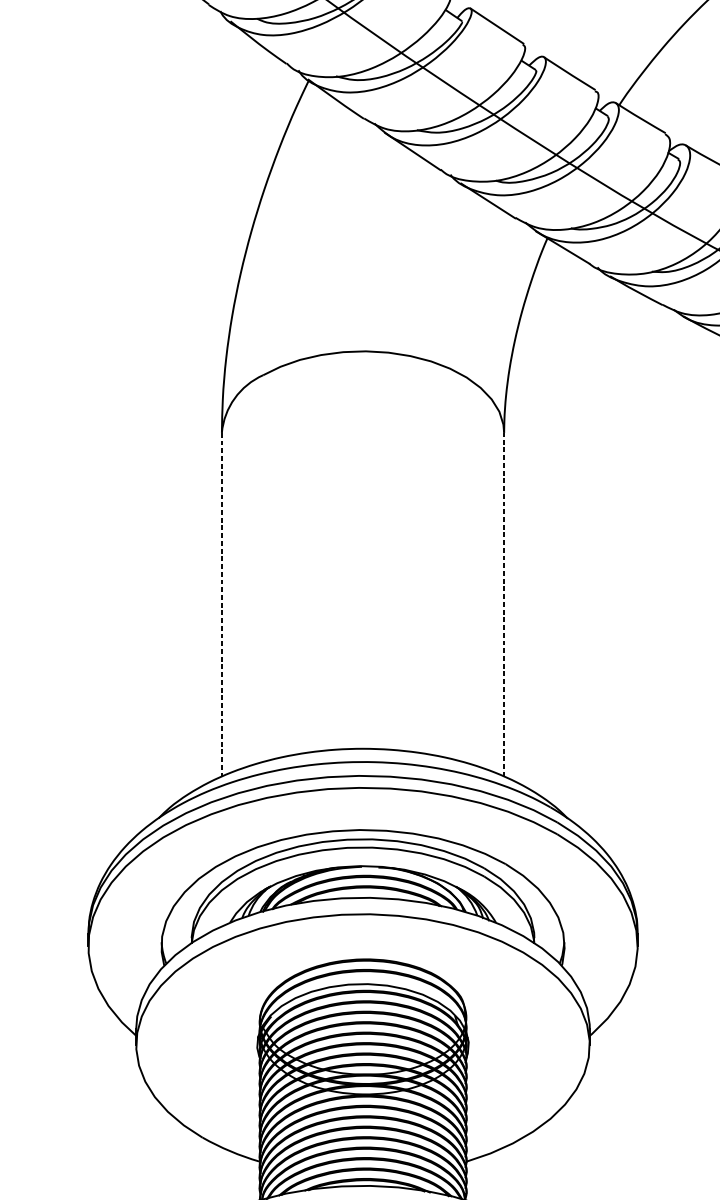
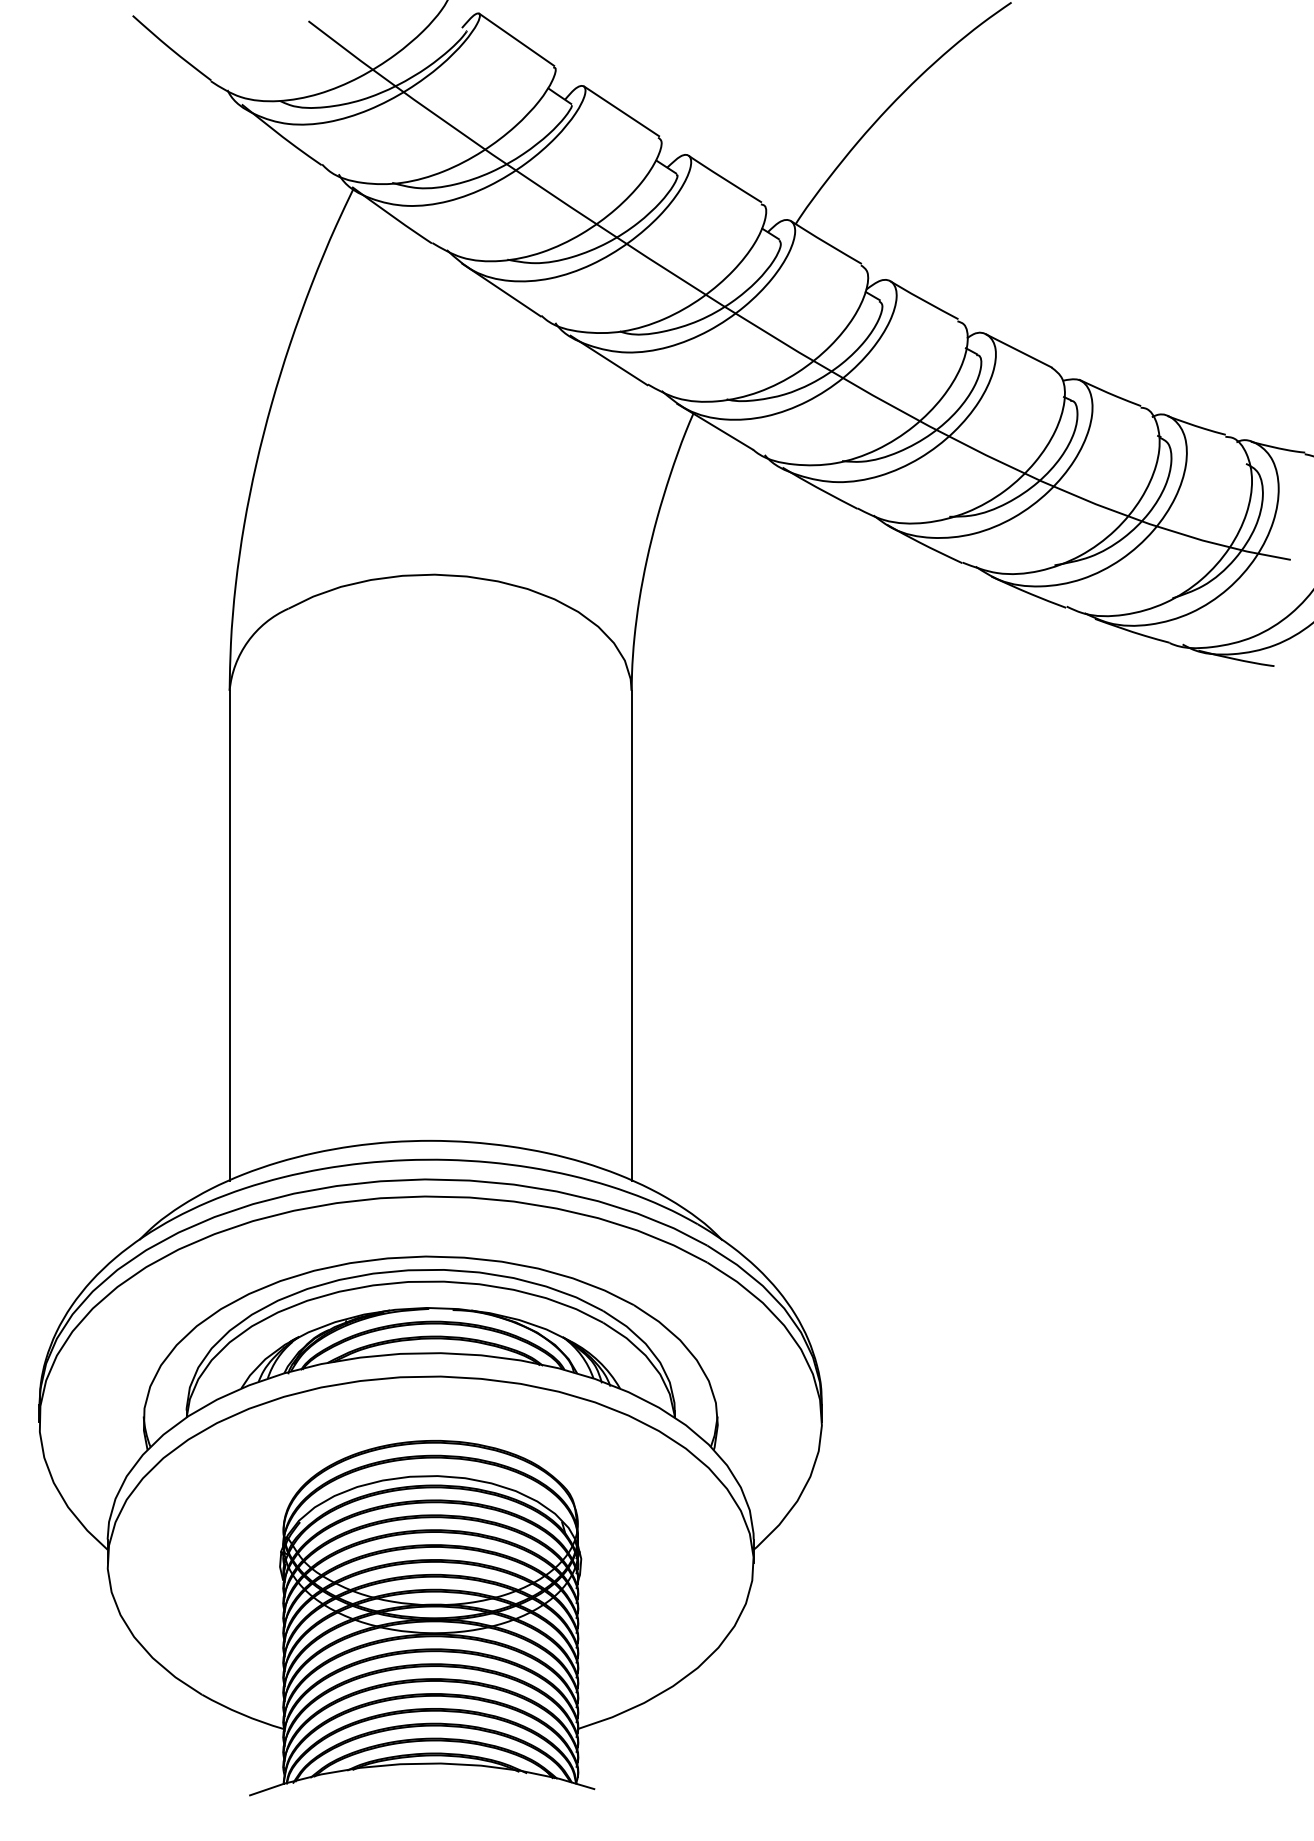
line: (221, 604) -> (229, 935), dashed -> solid
line: (504, 604) -> (631, 935), dashed -> solid

